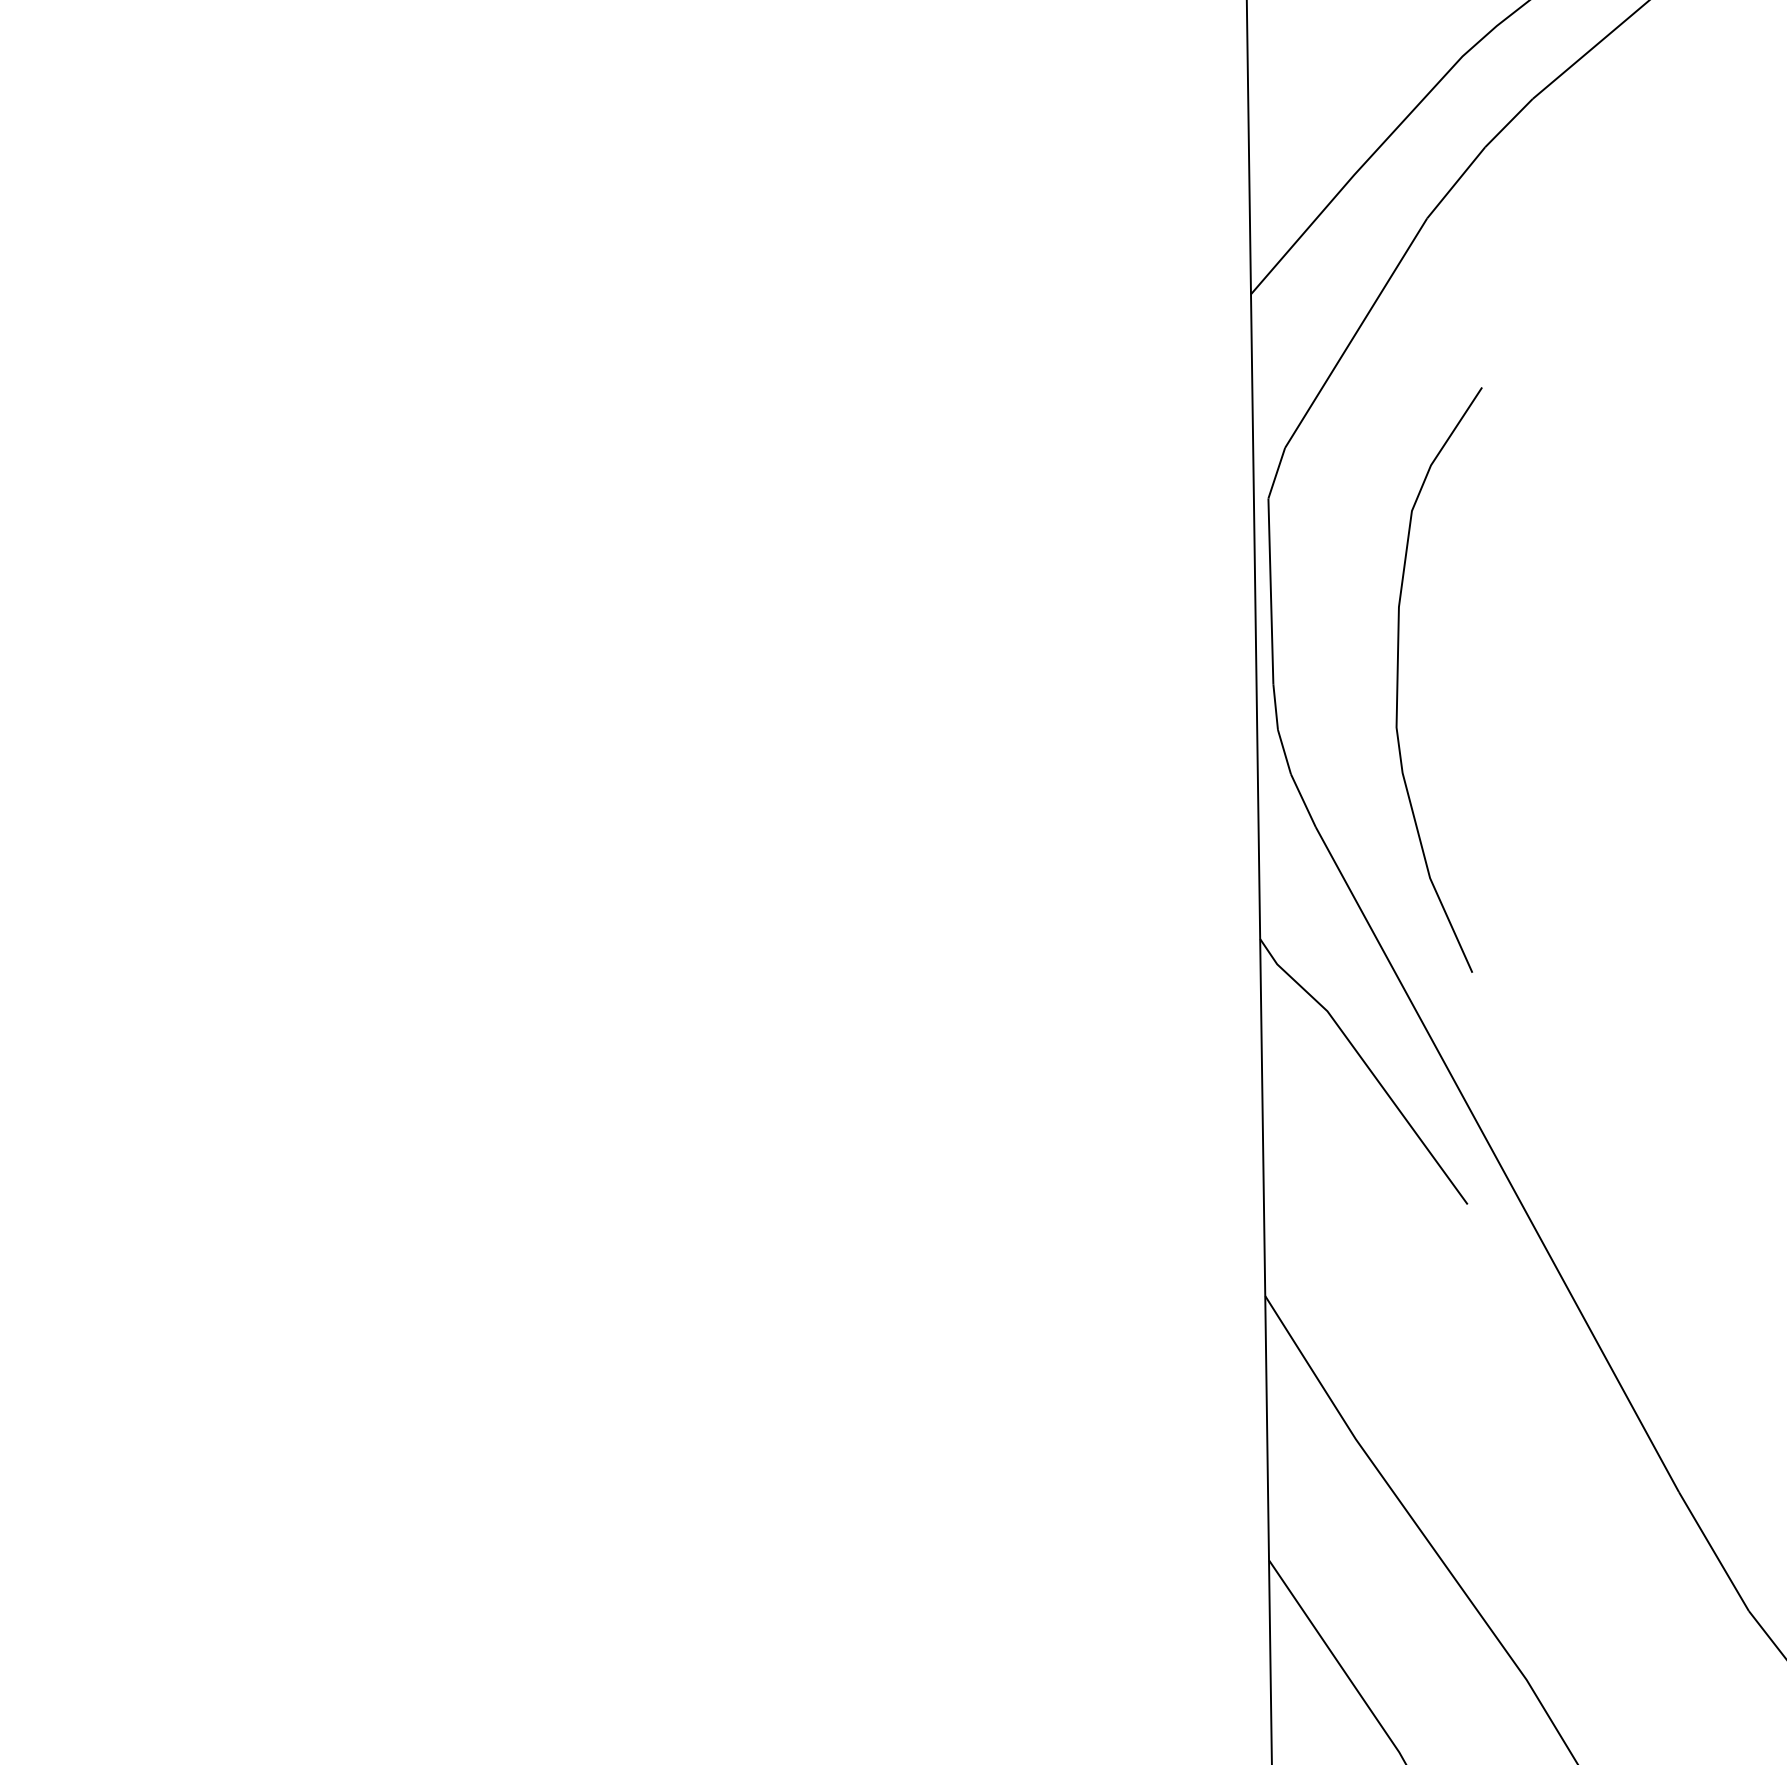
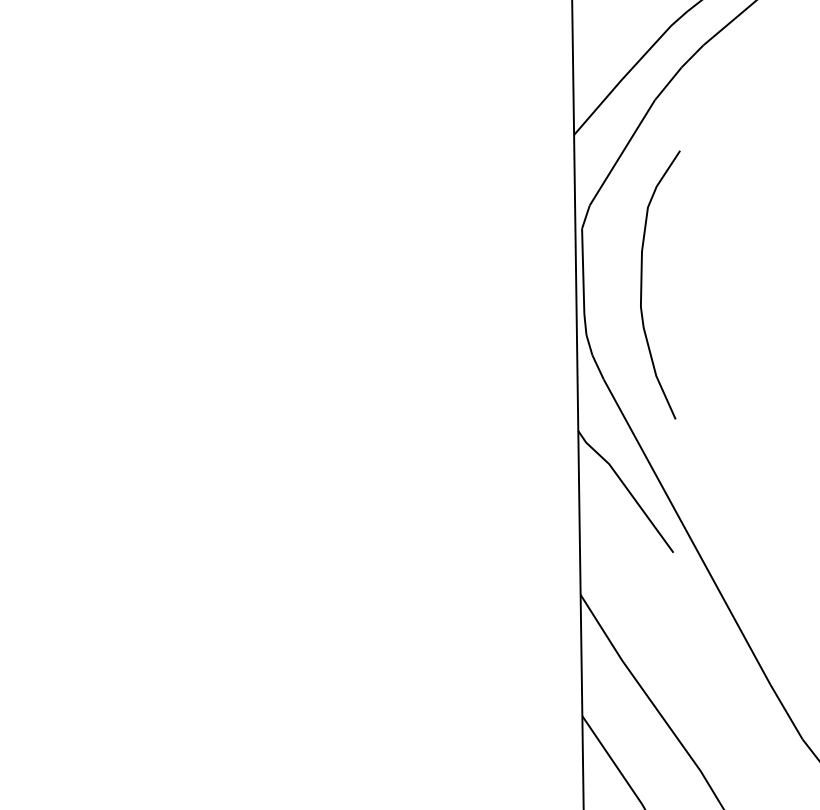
curve: (1400, 678) -> (642, 284), moved

